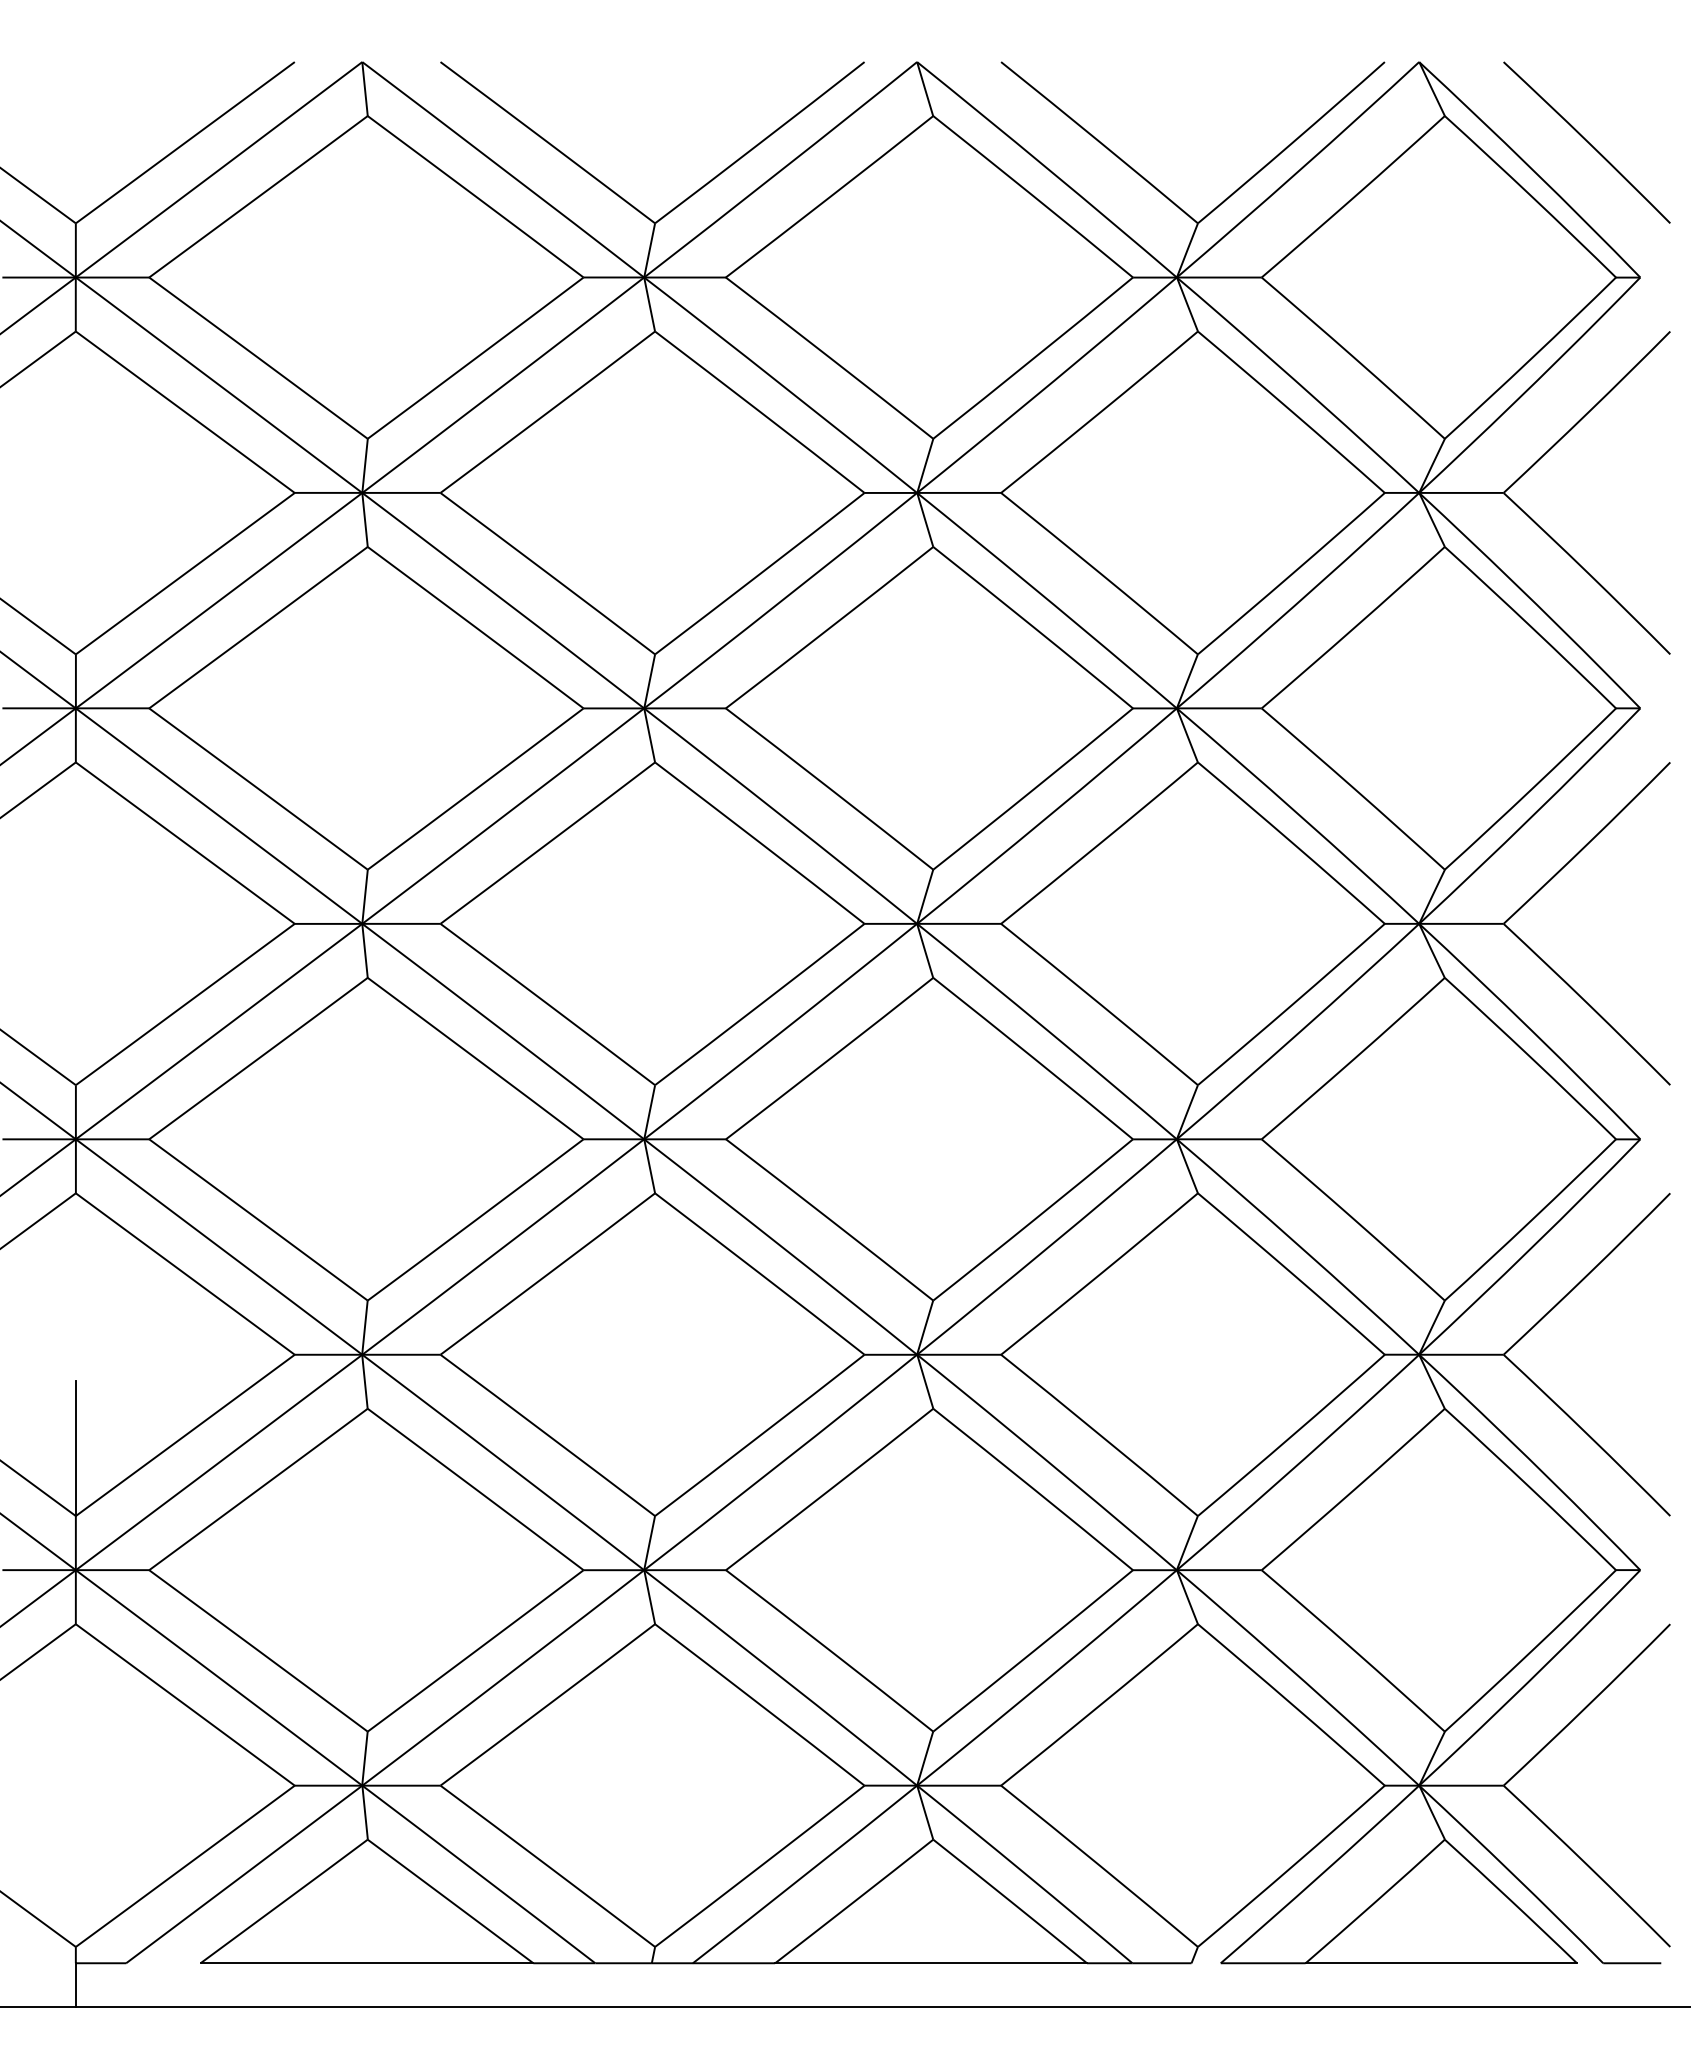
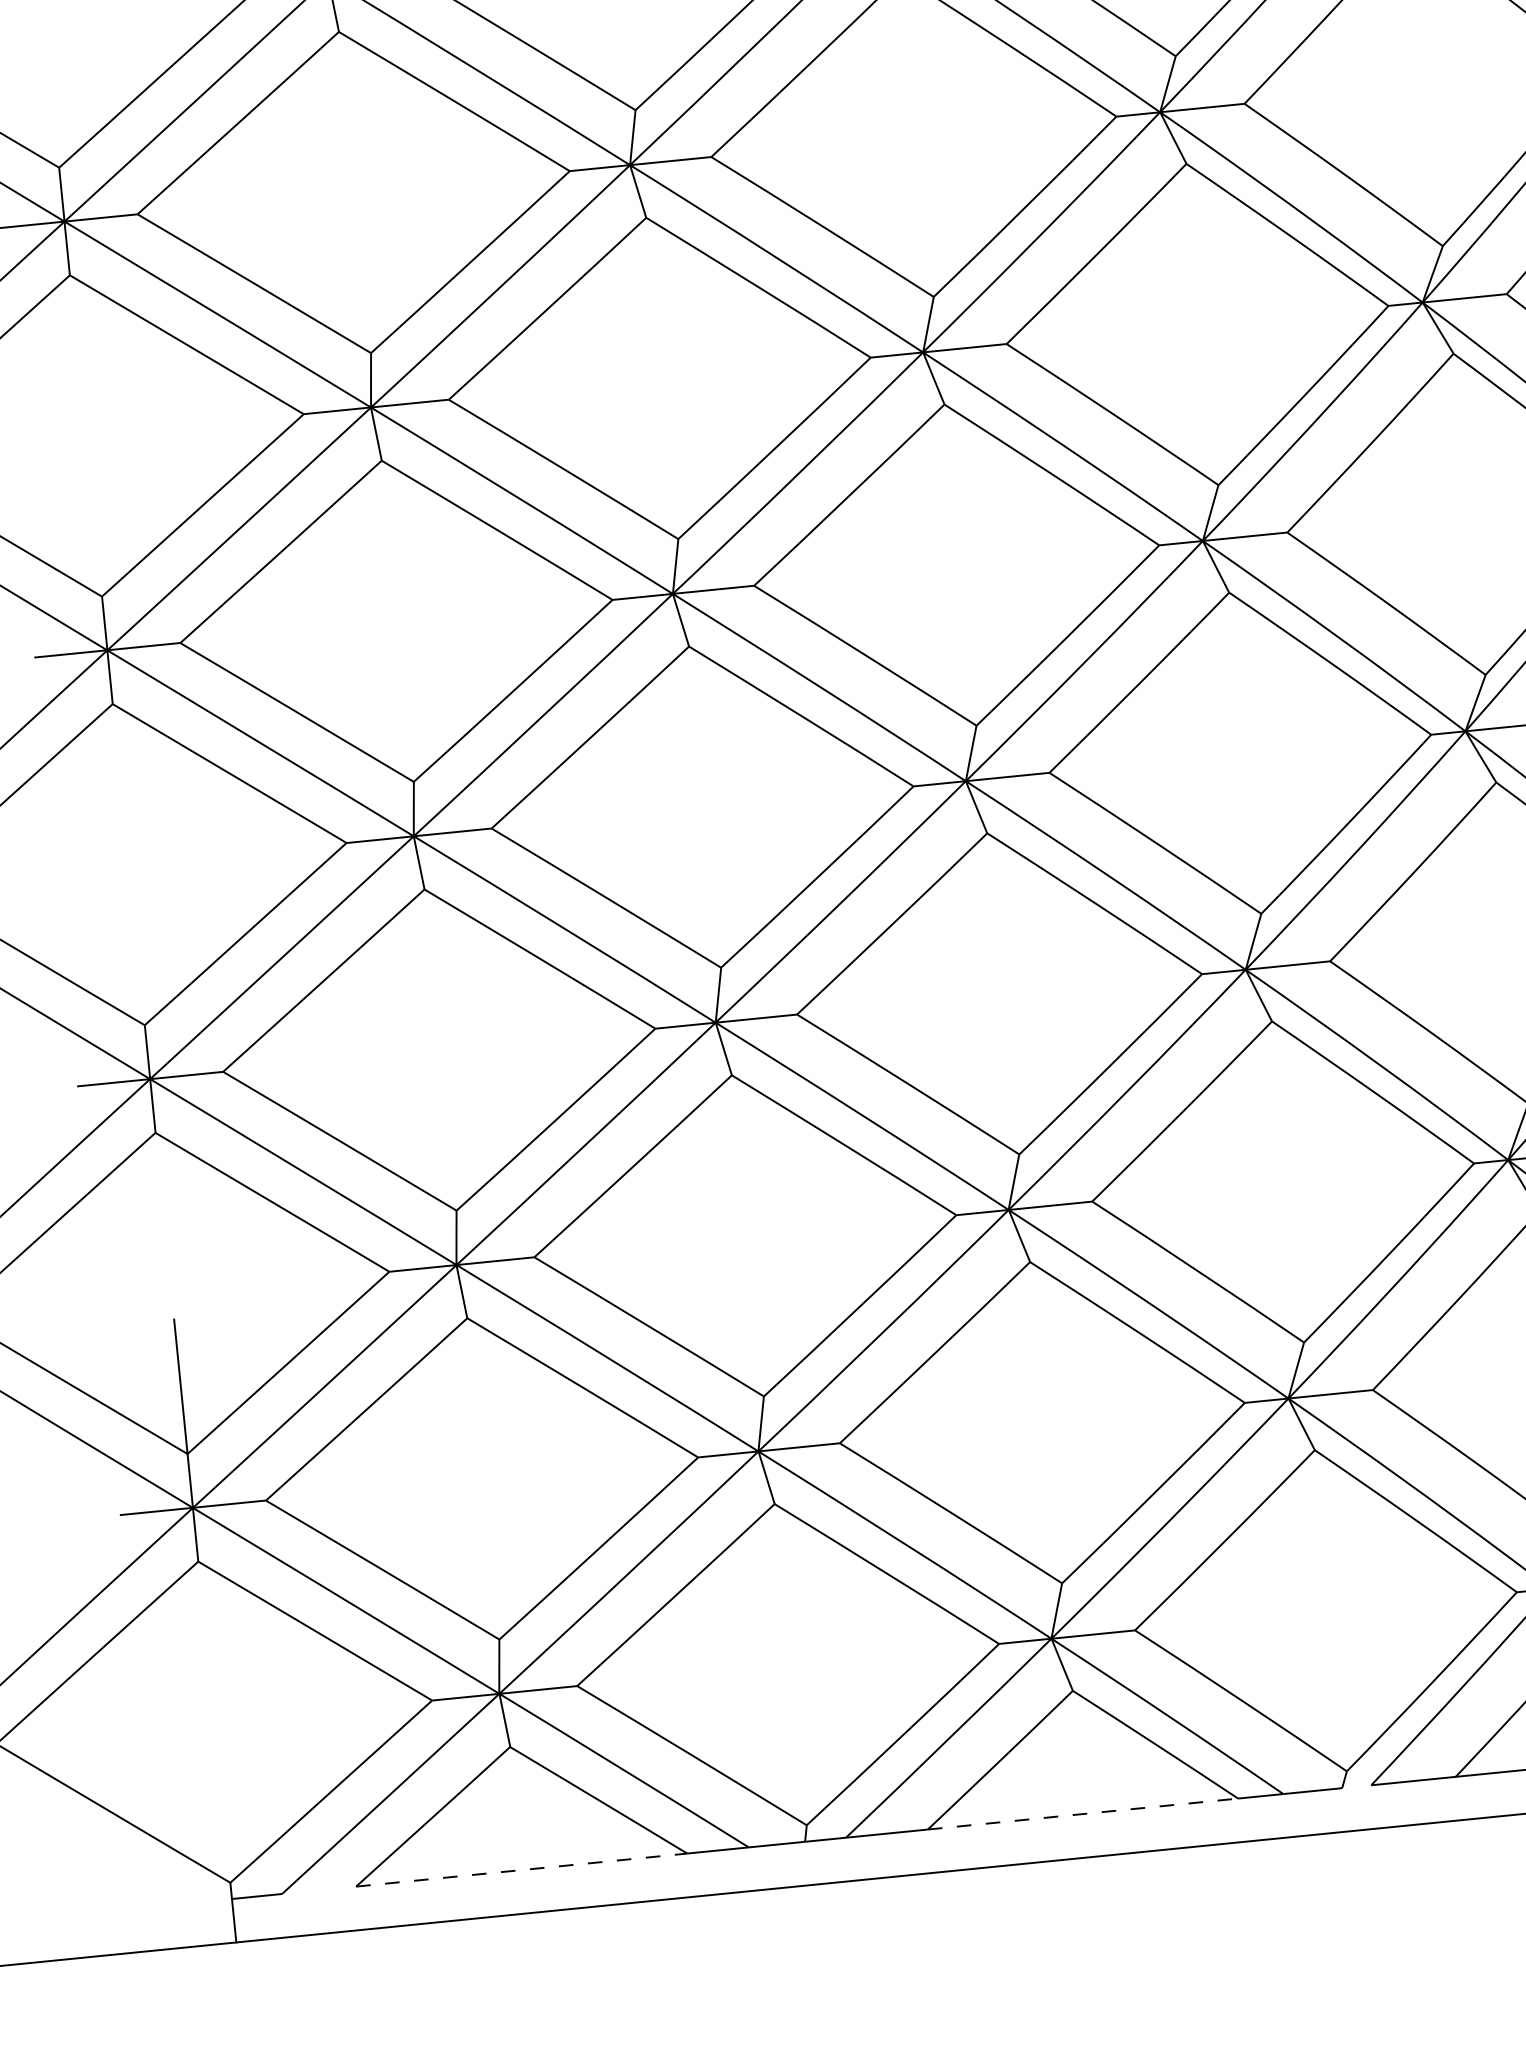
line: (367, 1963) -> (522, 1870), solid -> dashed
line: (931, 1963) -> (1083, 1814), solid -> dashed

